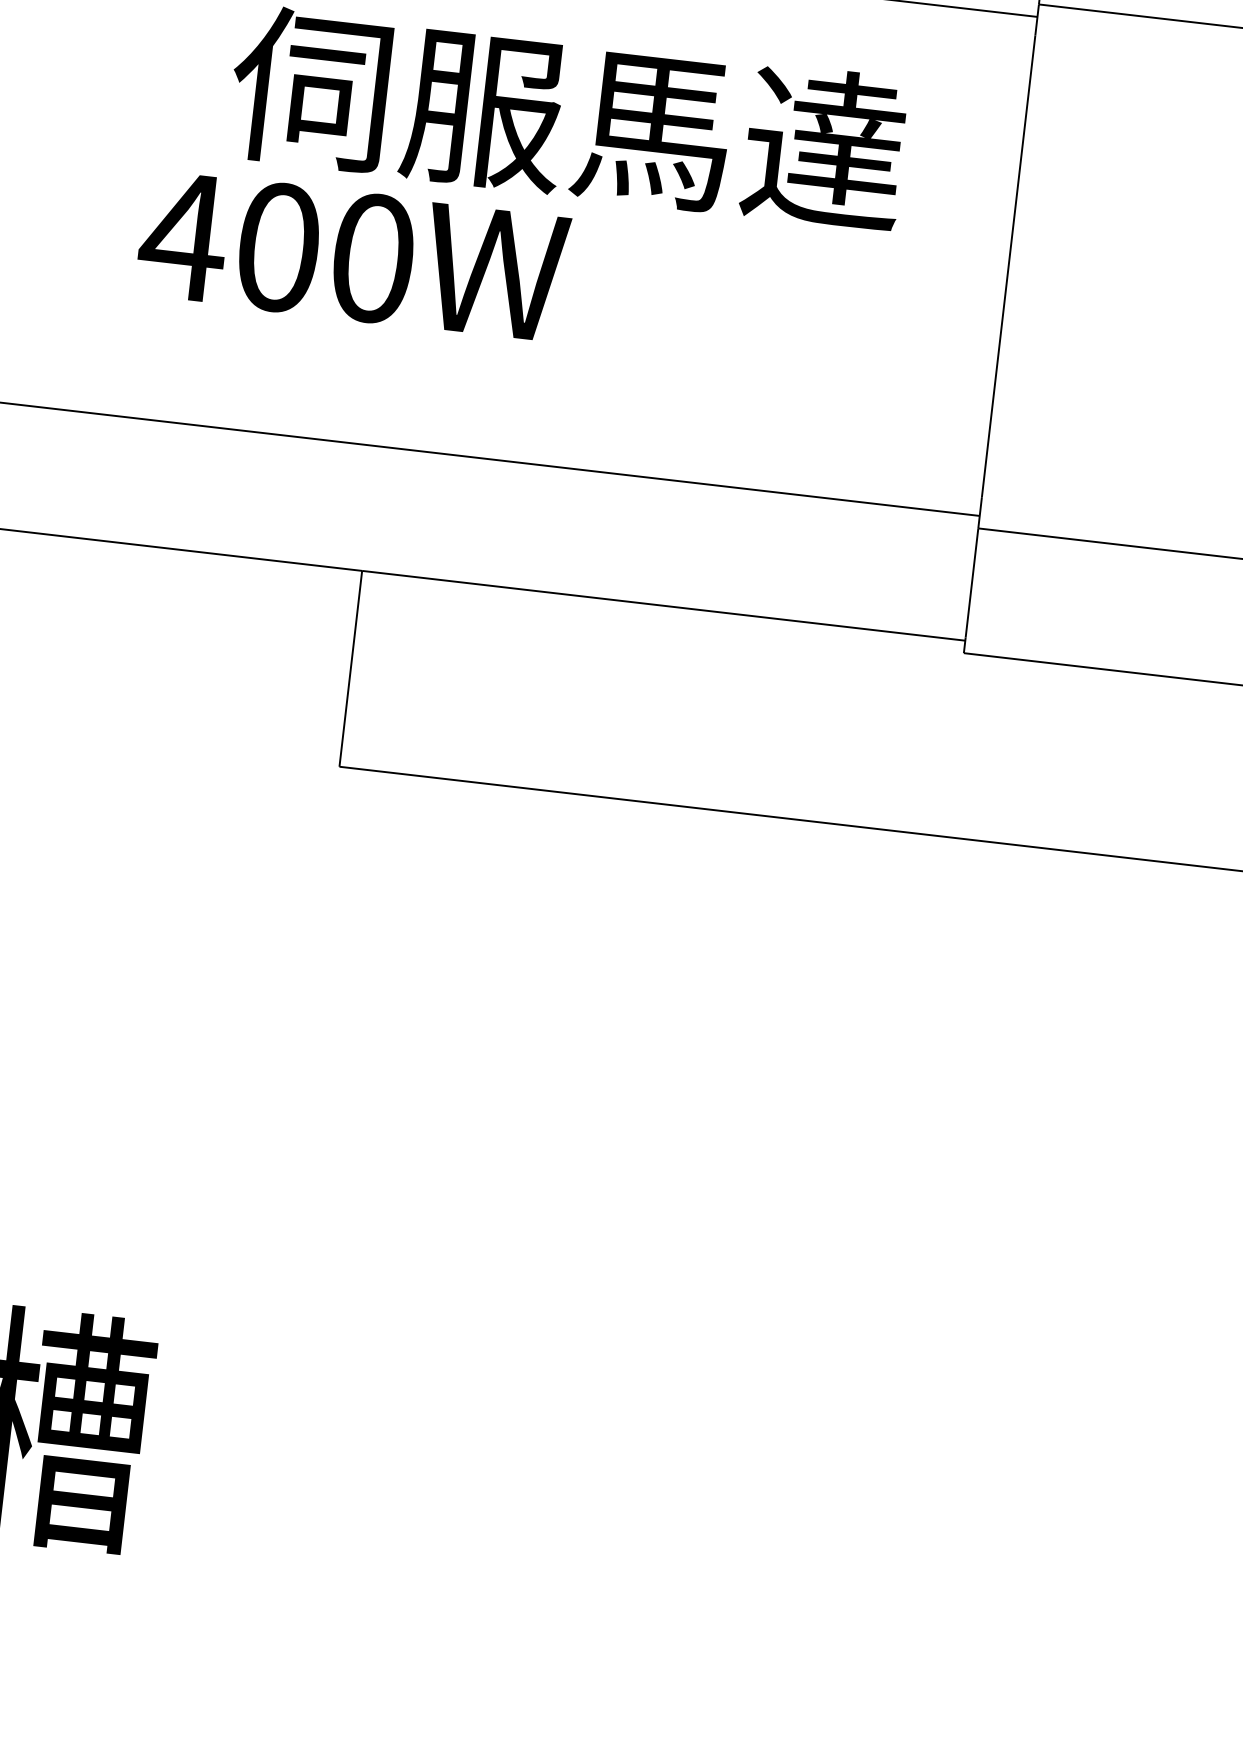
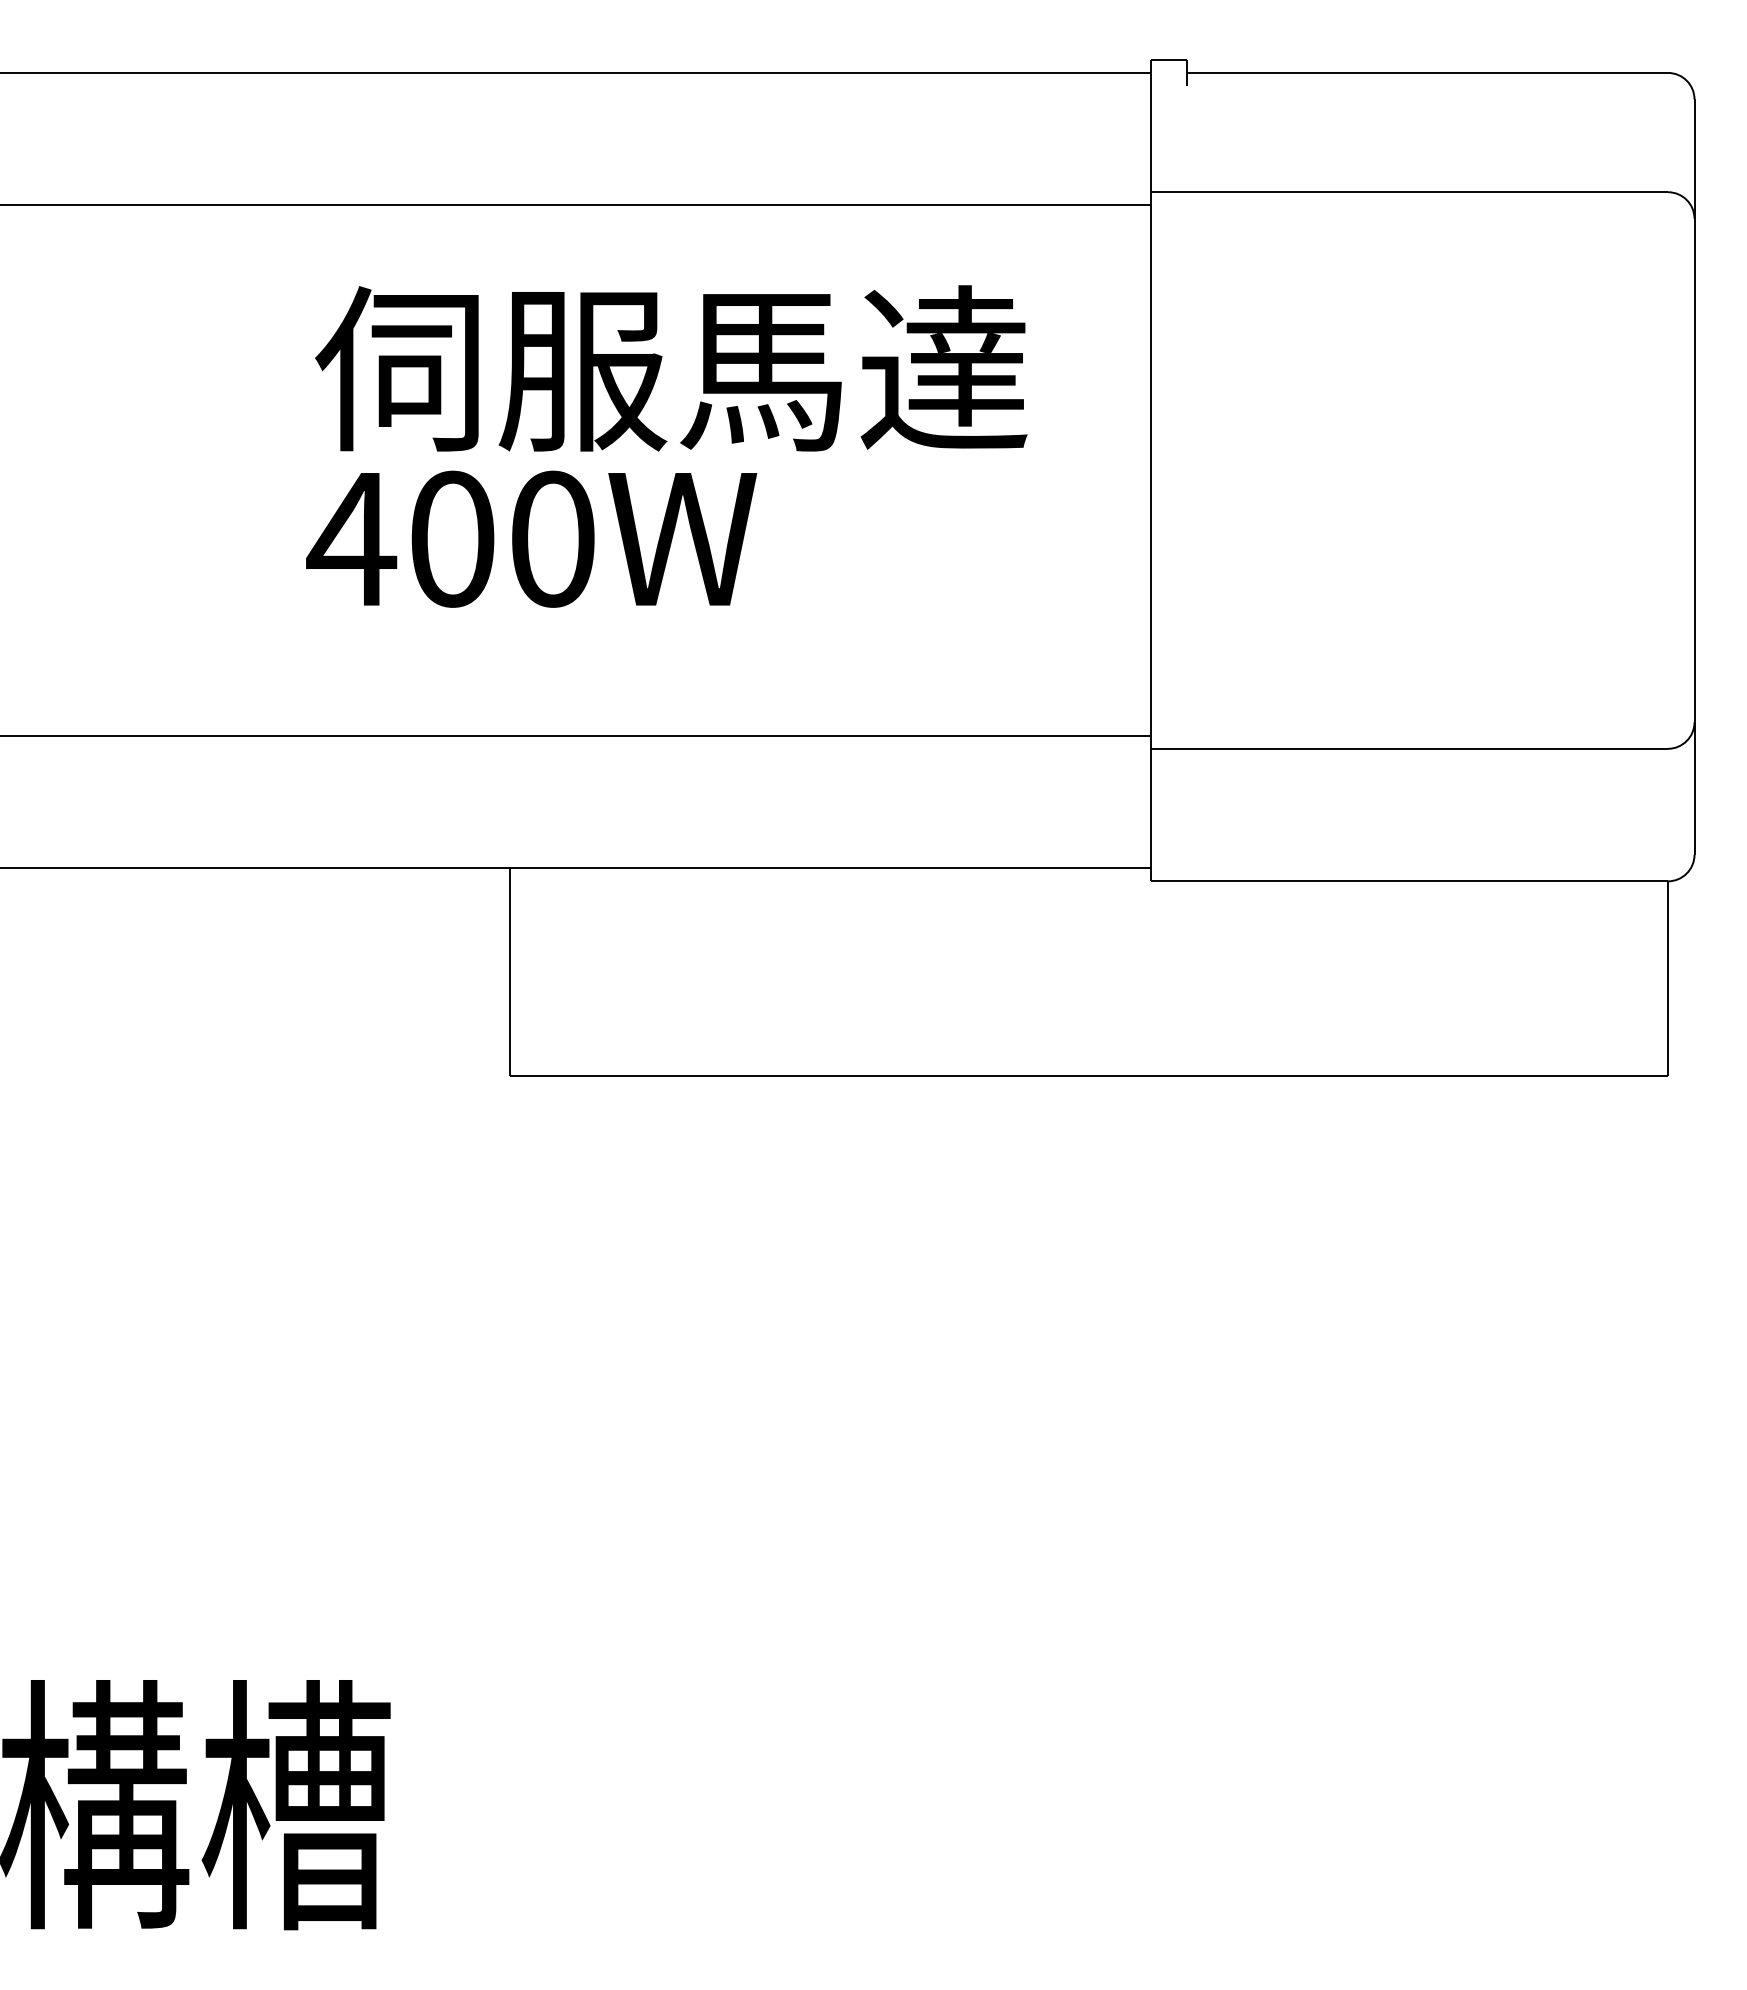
text: (352, 255) -> (531, 538), moved

